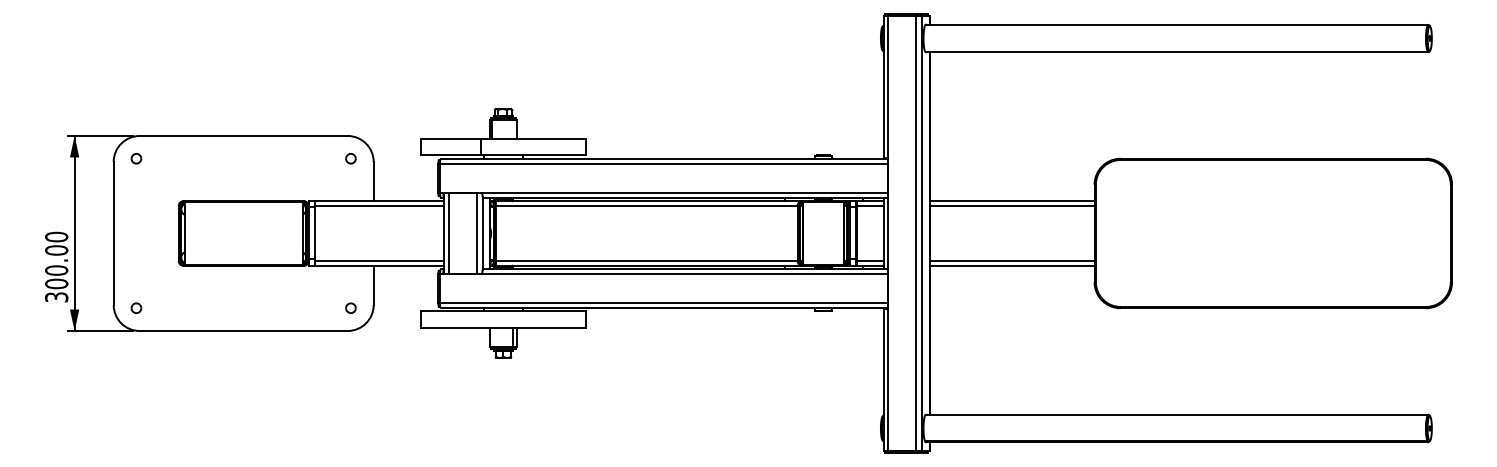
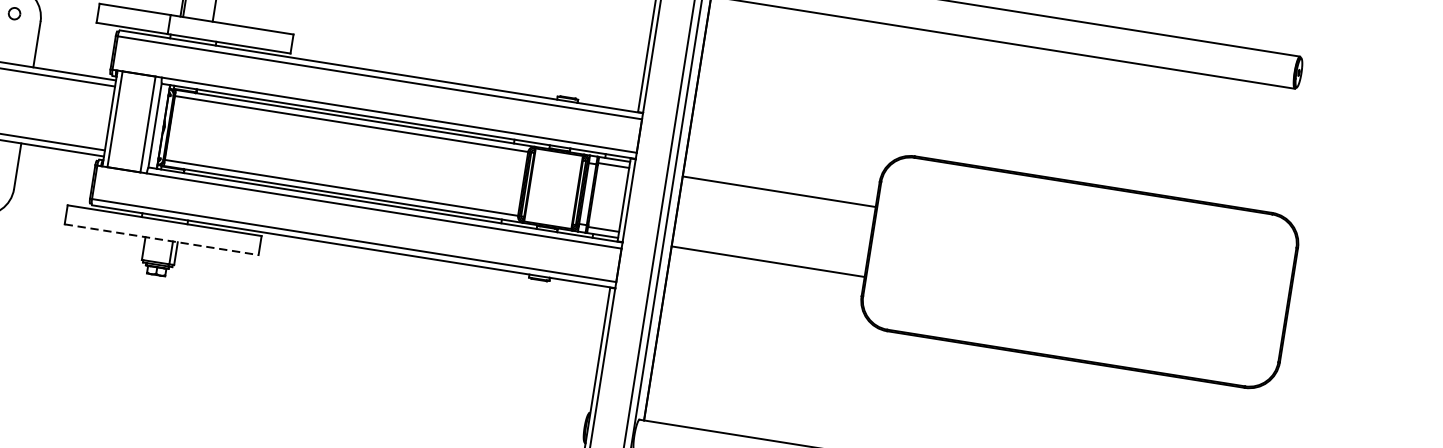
line: (1011, 200) -> (779, 184), removed
line: (1011, 260) -> (768, 255), removed
line: (503, 327) -> (161, 239), solid -> dashed

